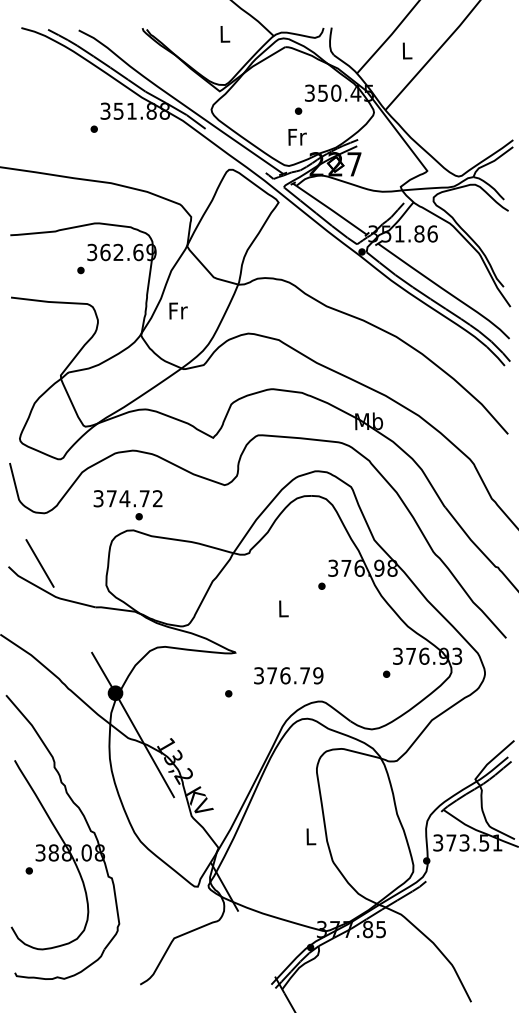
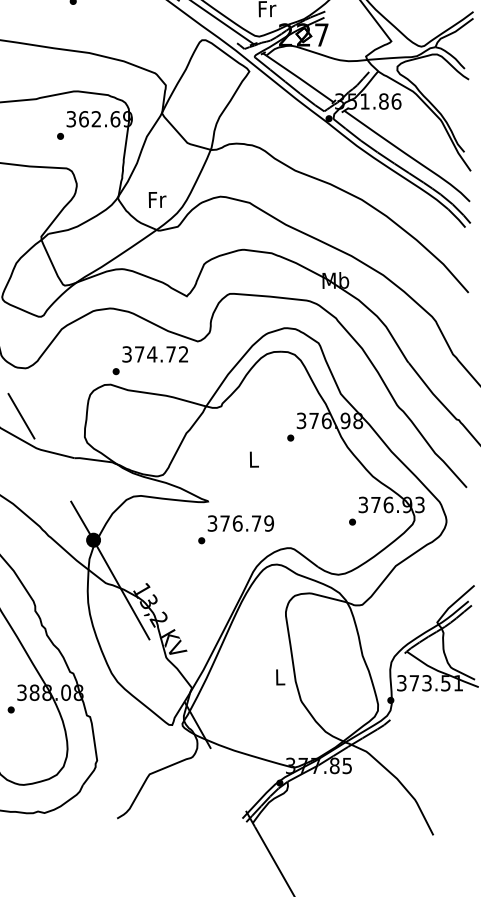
text: (178, 310) -> (157, 199), moved
text: (127, 498) -> (154, 354), moved
text: (288, 675) -> (240, 523), moved

